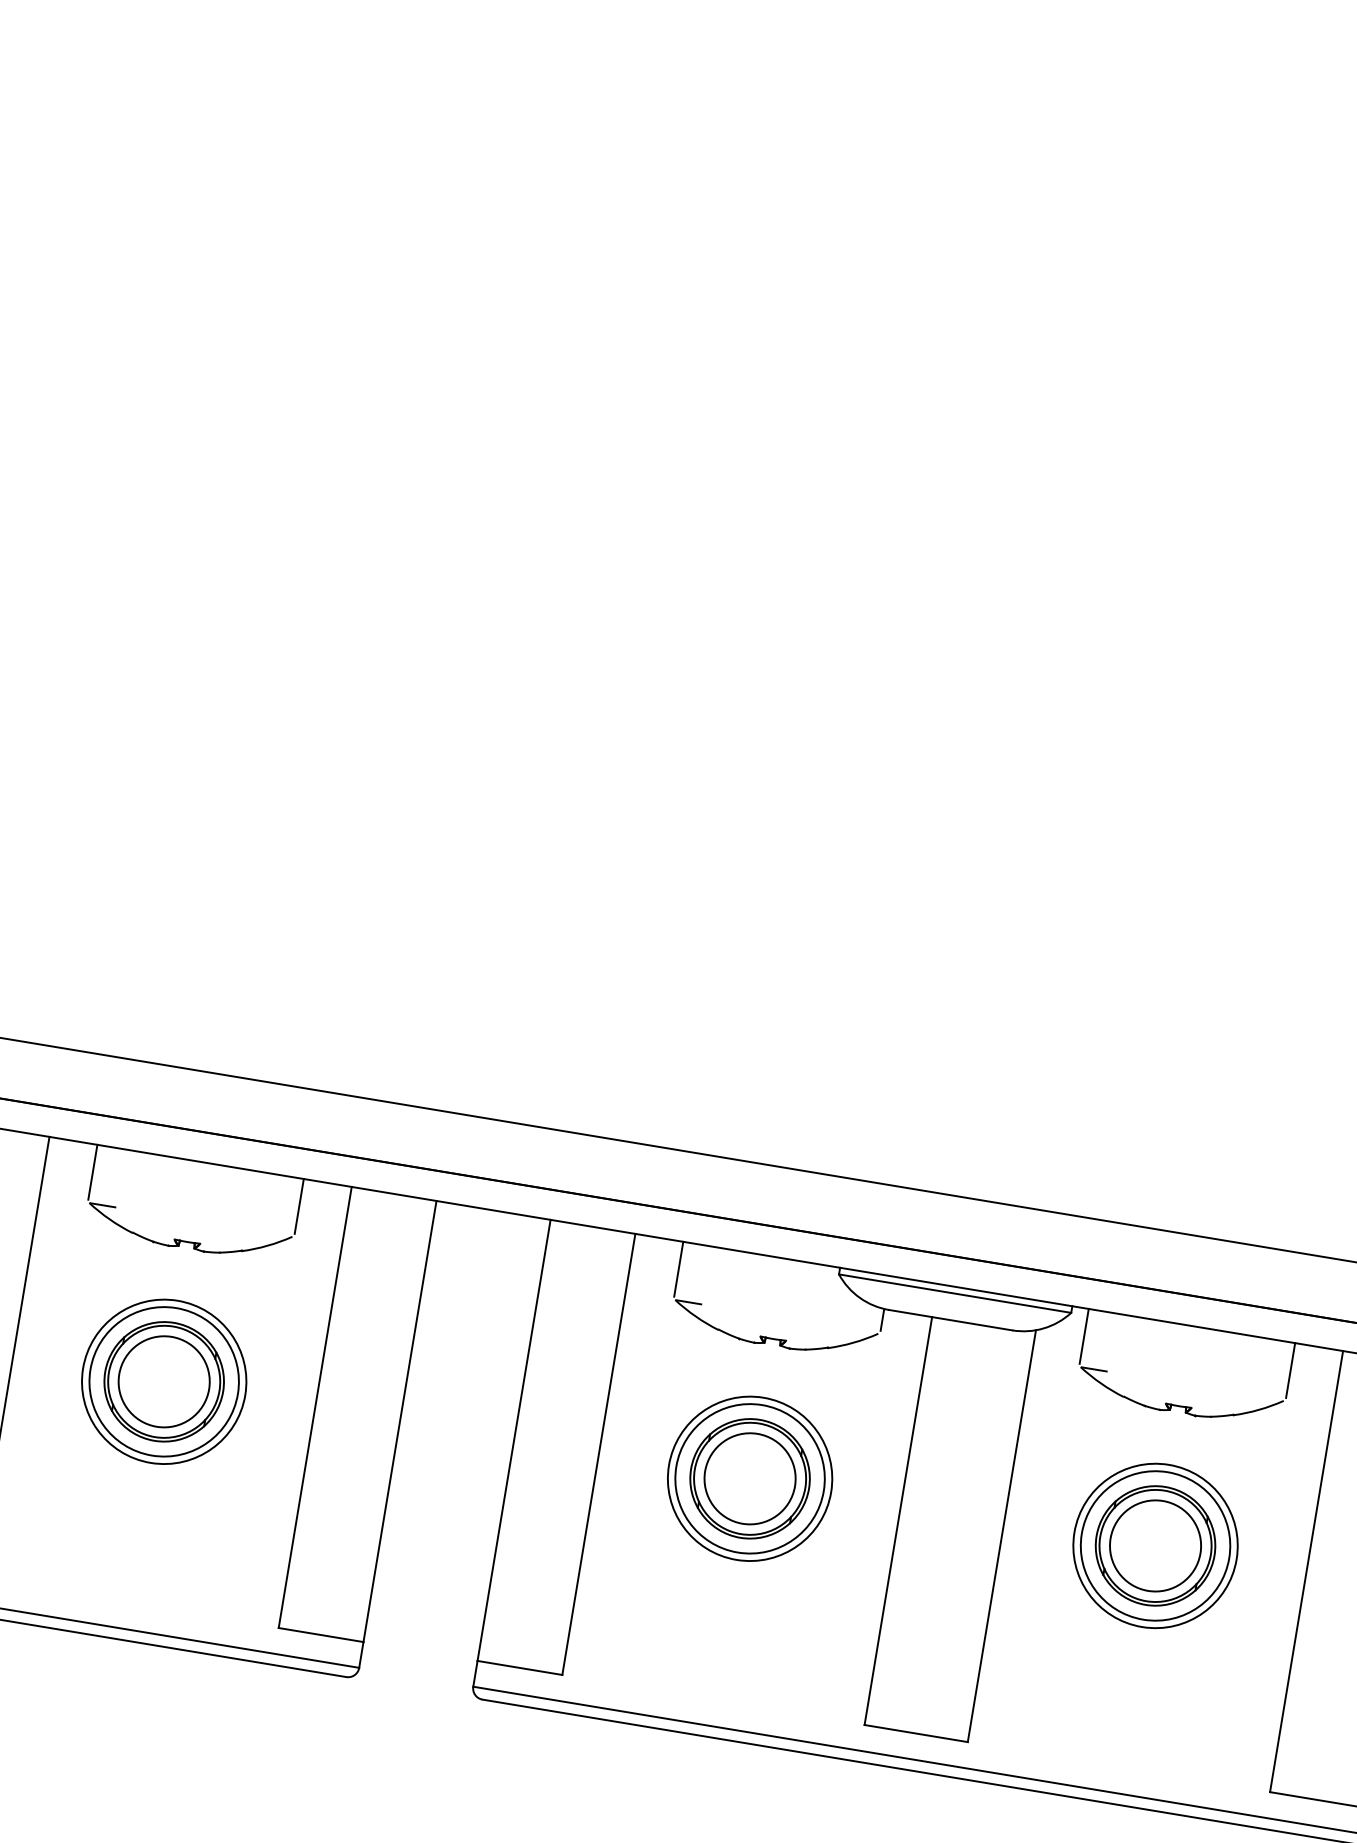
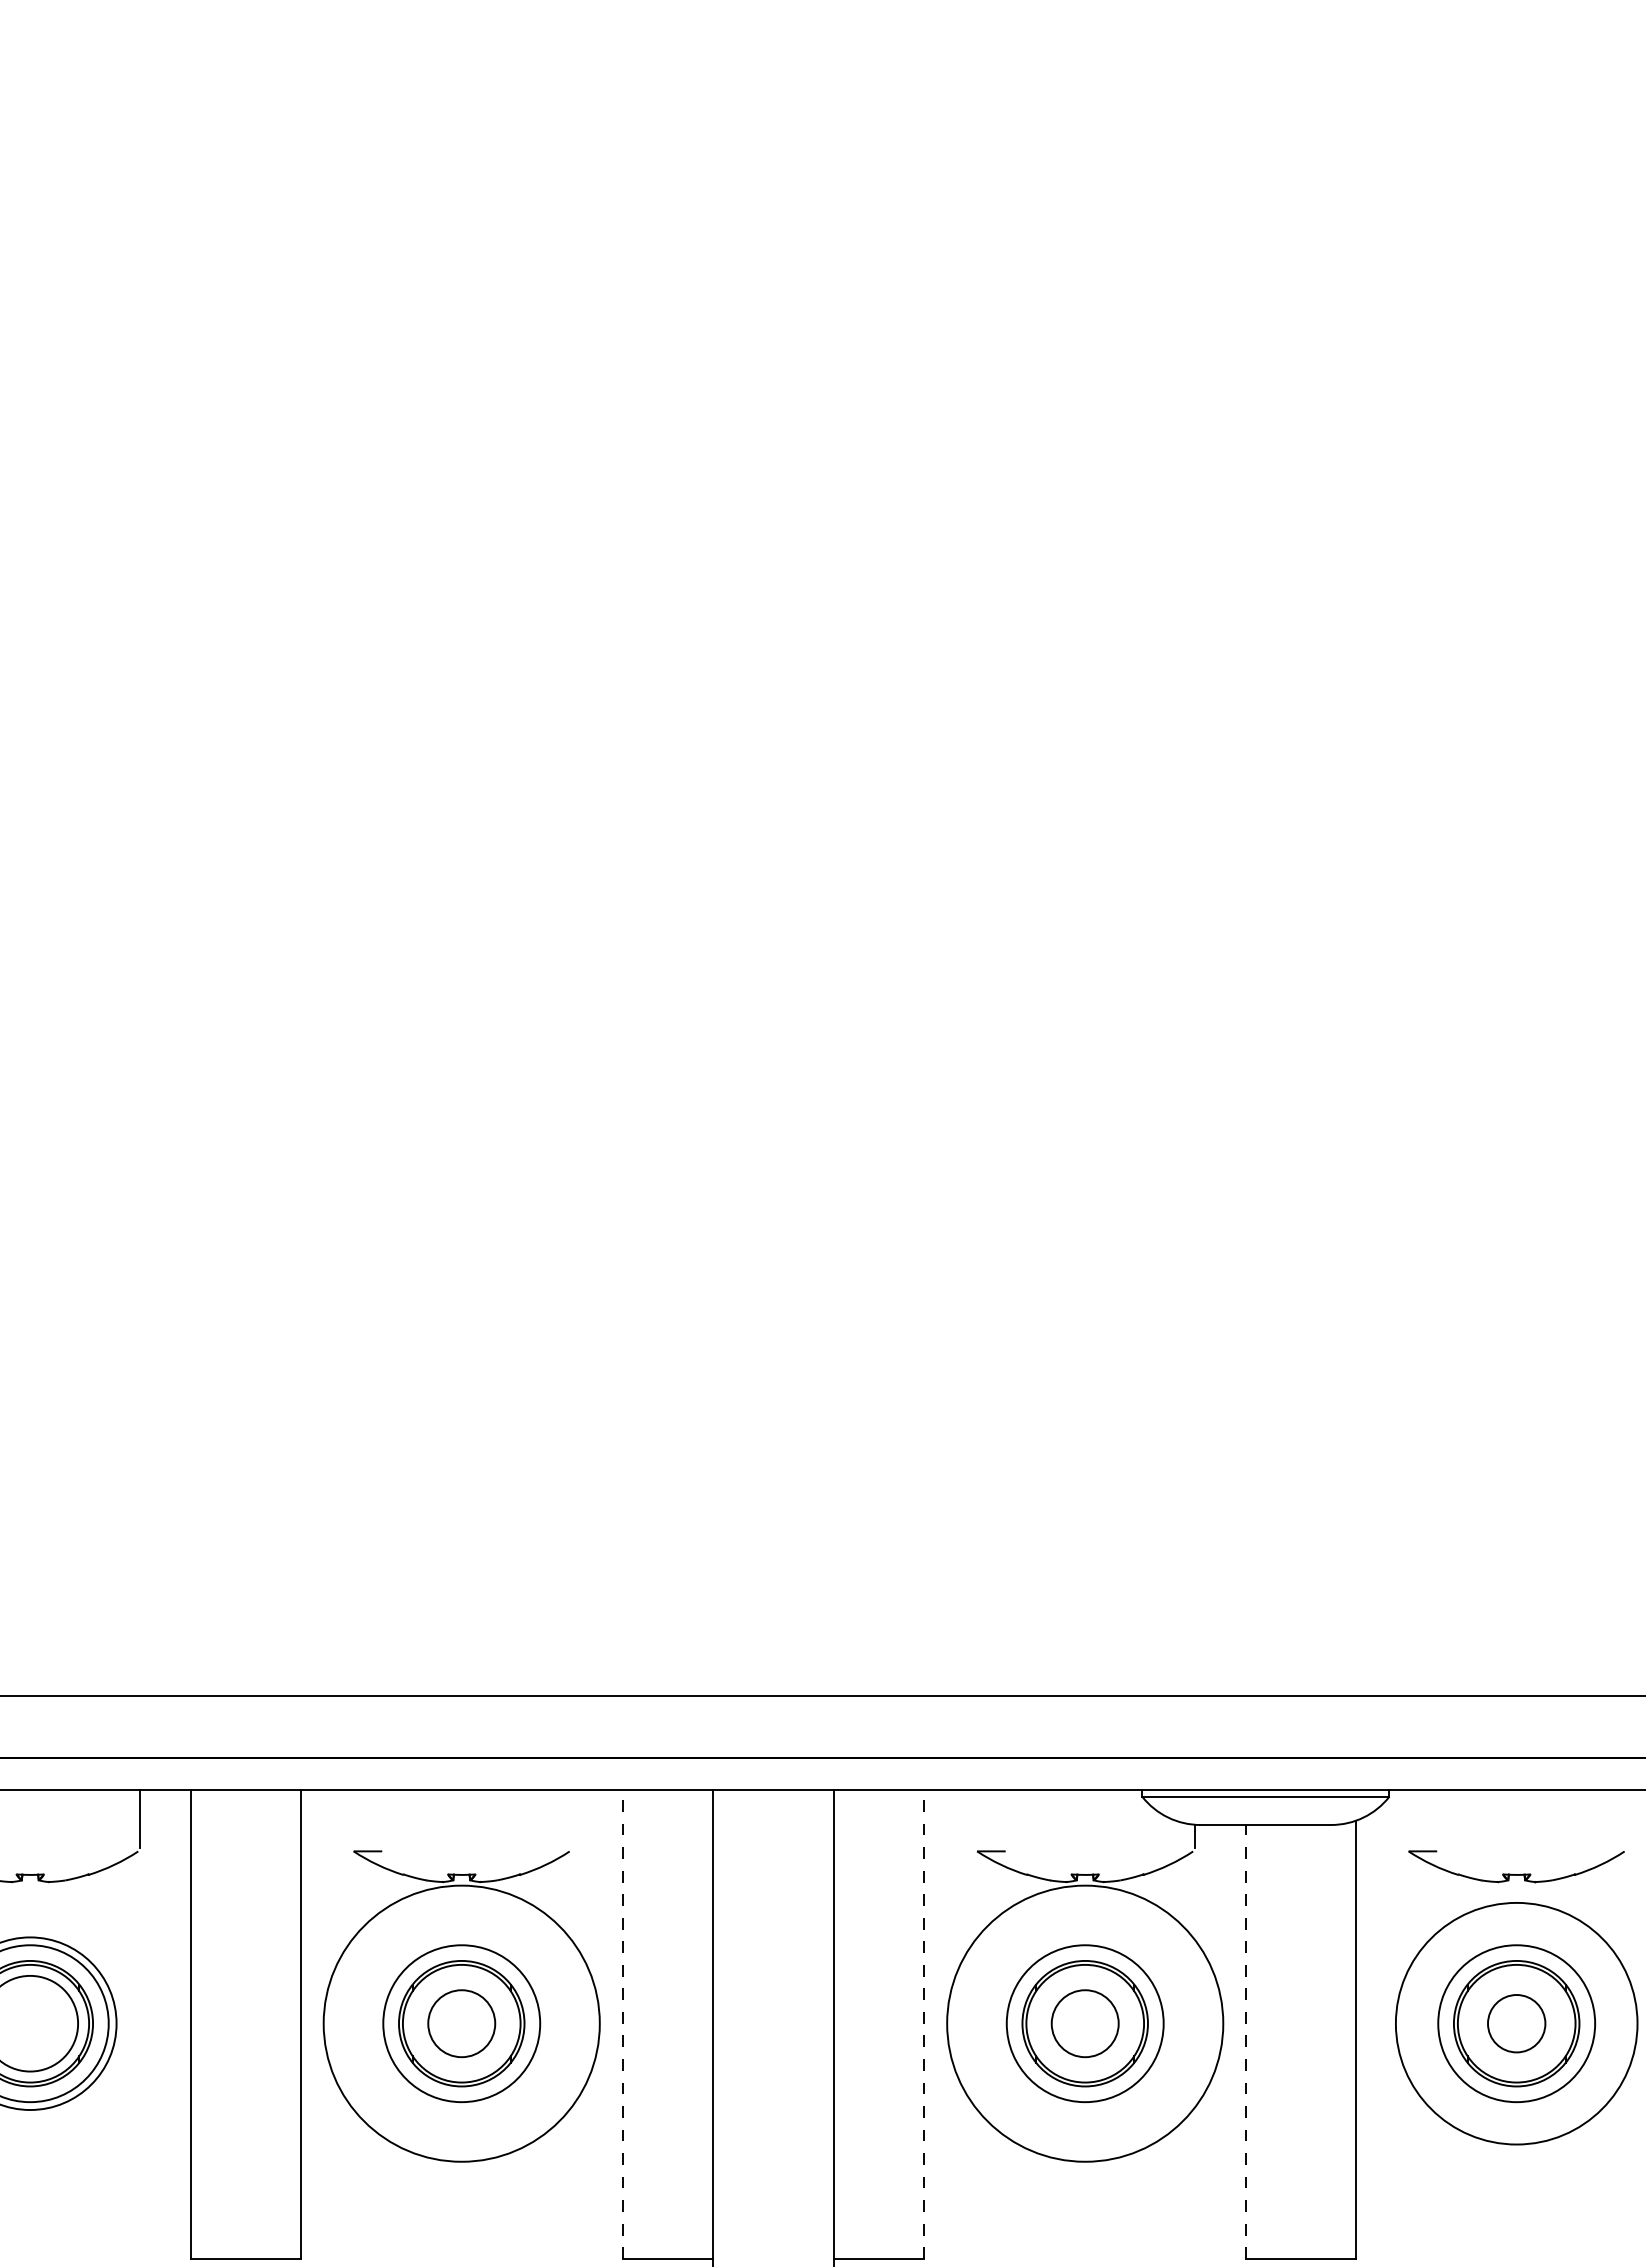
line: (92, 1171) -> (351, 1818), removed
line: (299, 1206) -> (571, 1818), removed
line: (678, 1268) -> (975, 1818), removed
line: (1083, 1335) -> (1406, 1818), removed
line: (1290, 1370) -> (1626, 1818), removed
circle: (164, 1381) -> (461, 2023), size x0.7
circle: (164, 1381) -> (461, 2023), size x1.6
line: (315, 1407) -> (622, 2024), solid -> dashed
line: (598, 1454) -> (924, 2024), solid -> dashed
circle: (749, 1478) -> (1084, 2023), size x1.6
circle: (750, 1478) -> (1085, 2023), size x0.7
line: (898, 1520) -> (1246, 2041), solid -> dashed
circle: (1155, 1545) -> (1516, 2023), size x0.6
circle: (1155, 1545) -> (1516, 2023), size x1.4

